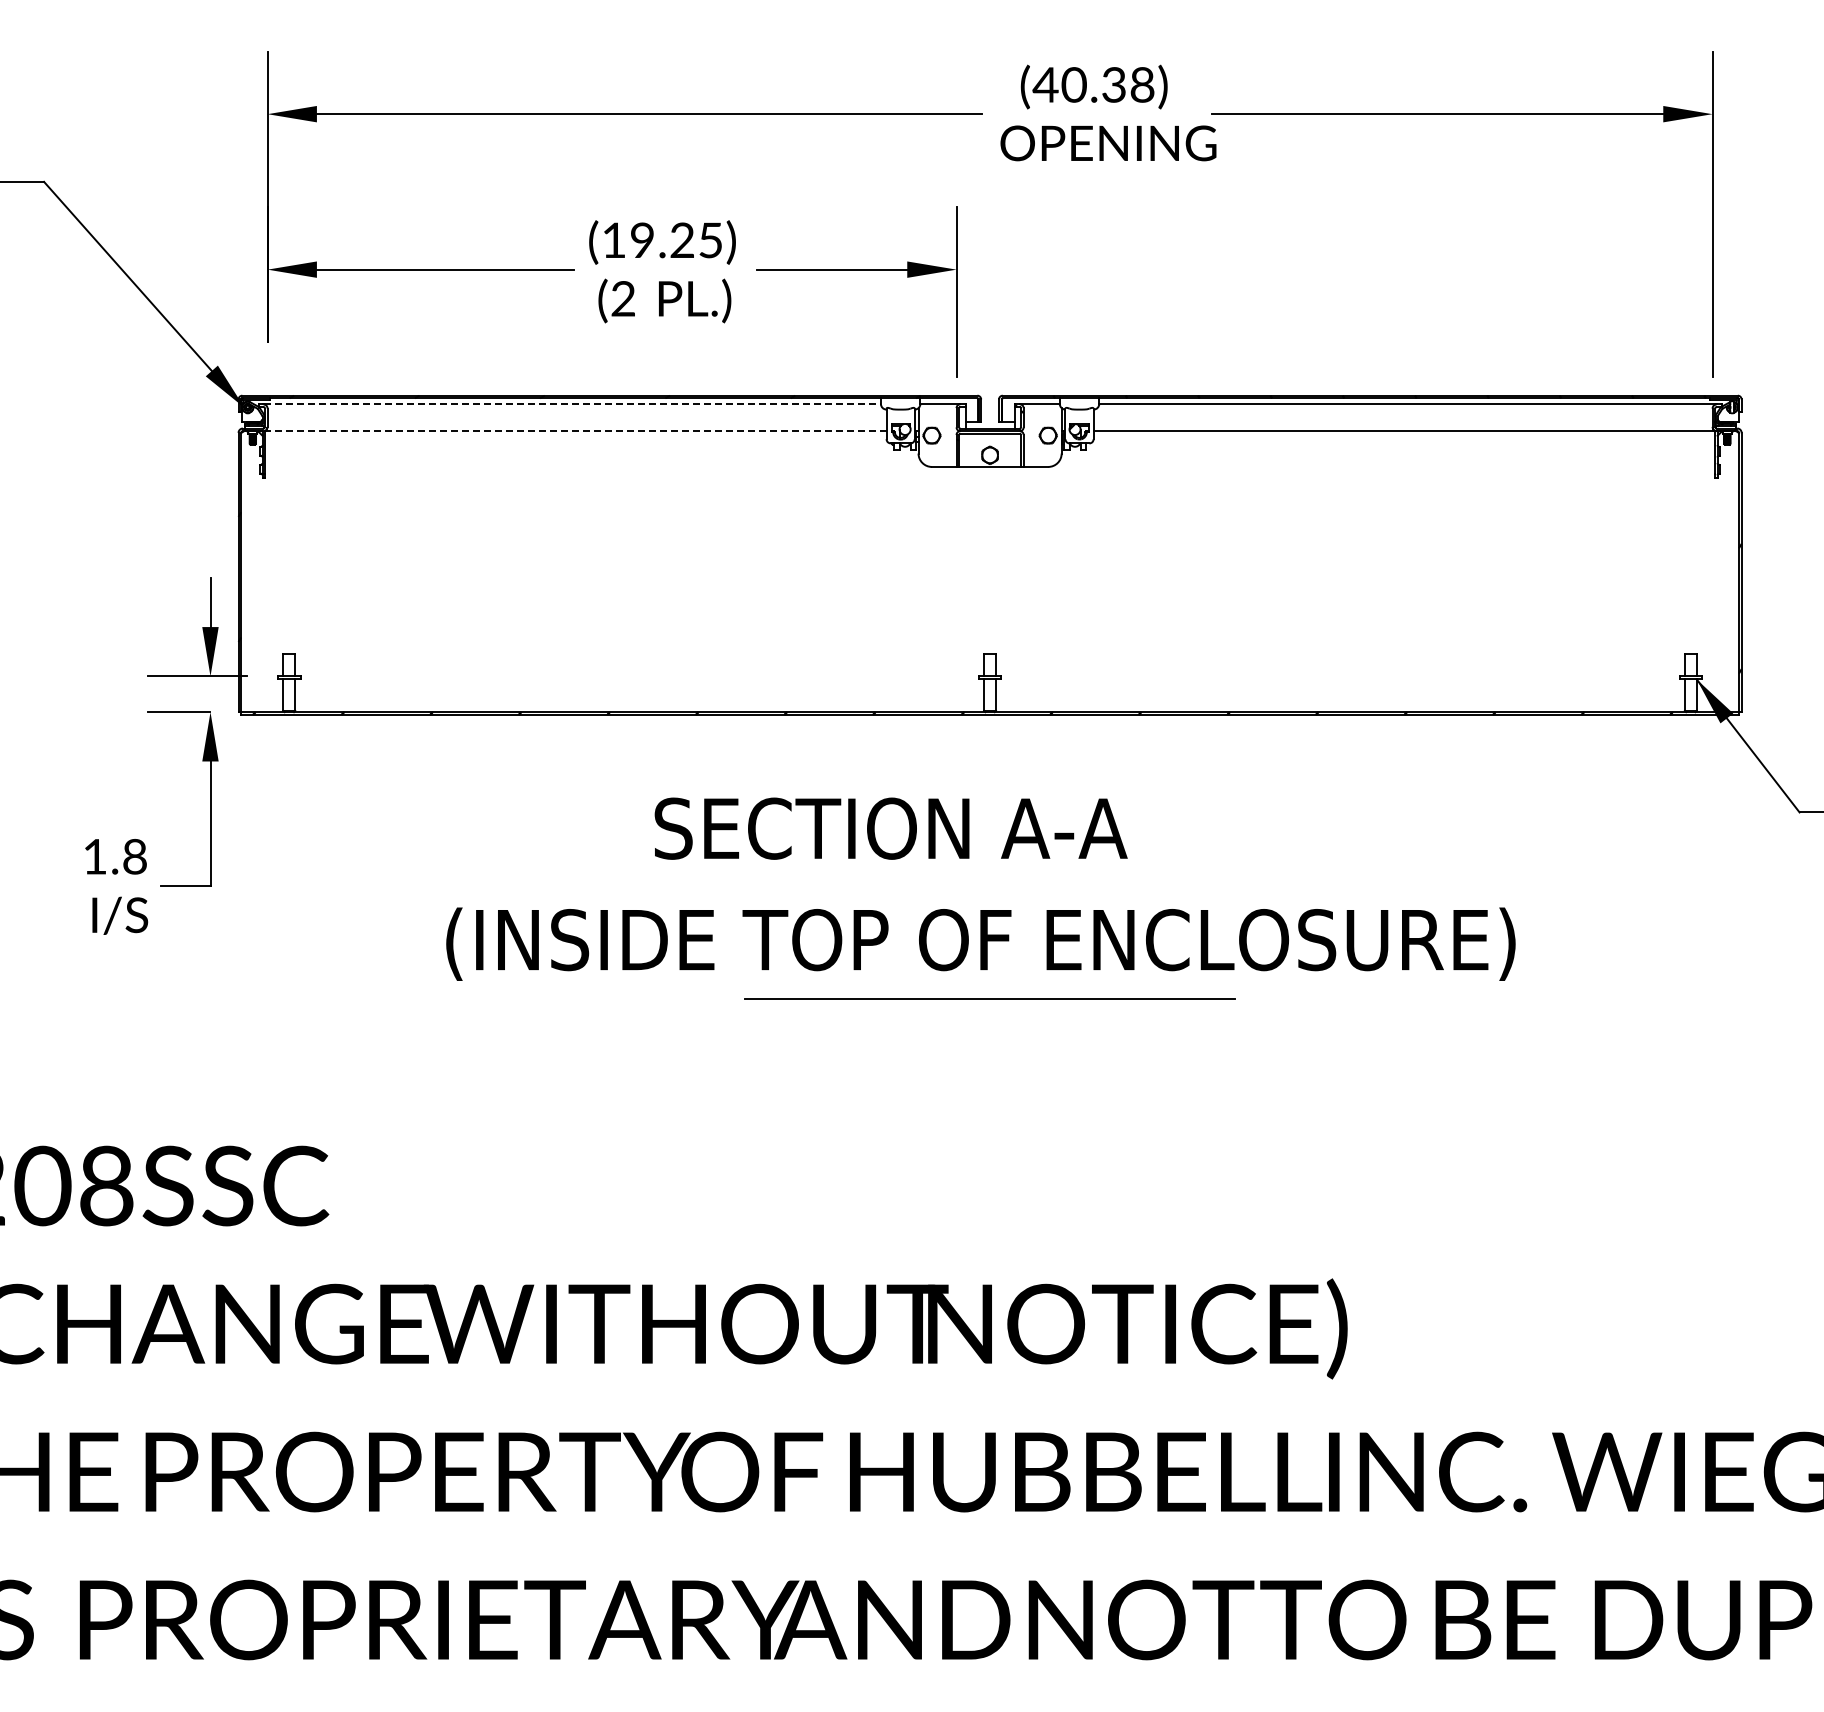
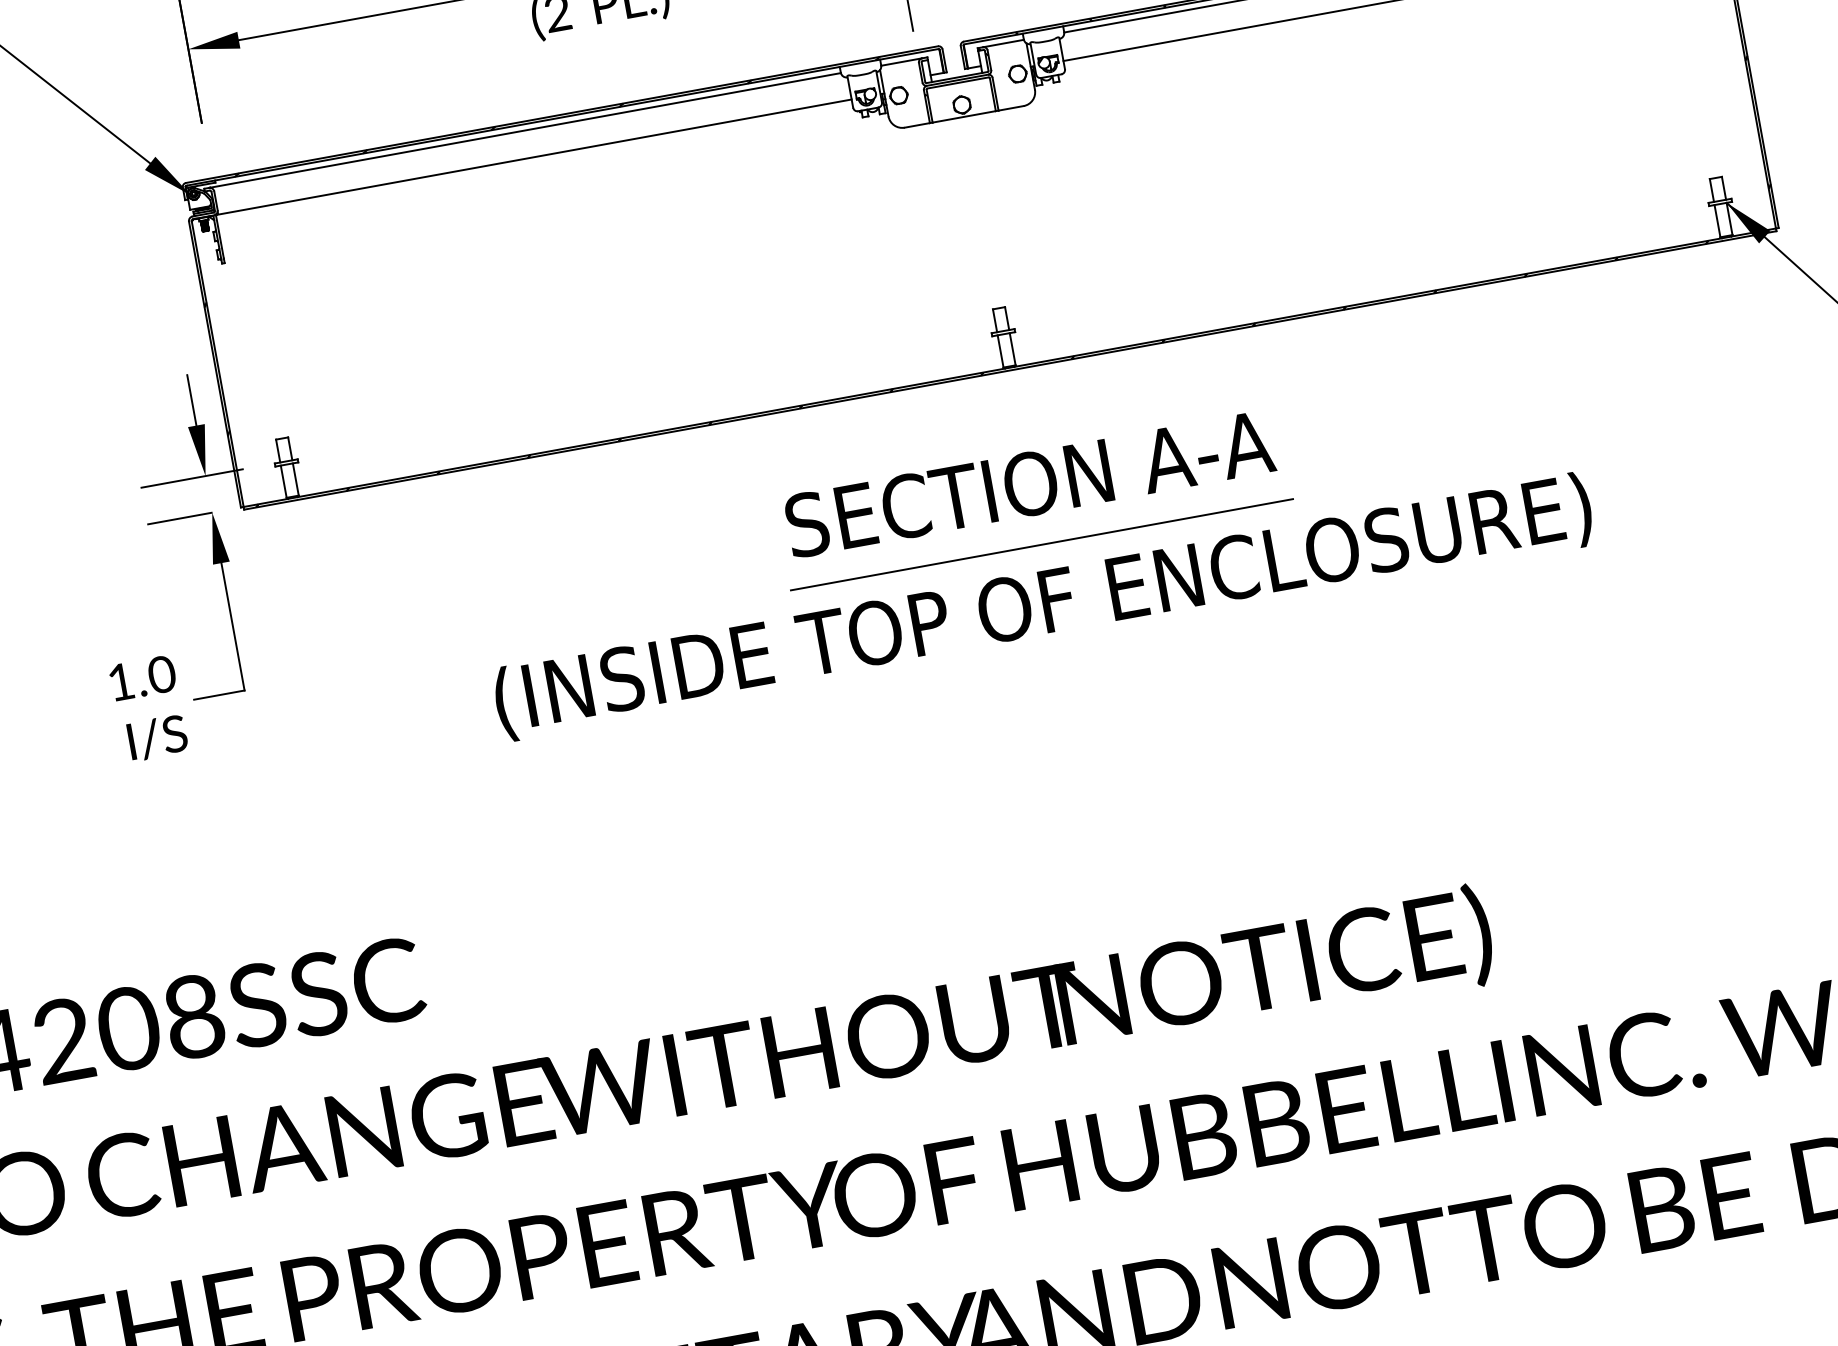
line: (573, 404) -> (526, 130), dashed -> solid
line: (576, 431) -> (534, 157), dashed -> solid
text: (890, 828) -> (1029, 483), moved
text: (134, 857) -> (161, 675), 1.8 -> 1.0
line: (989, 998) -> (1041, 544), moved

